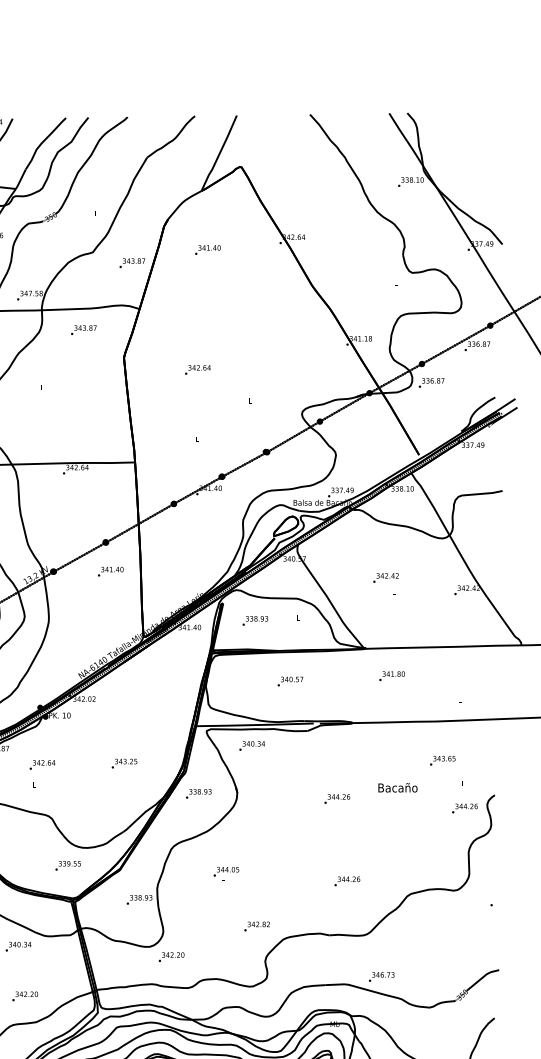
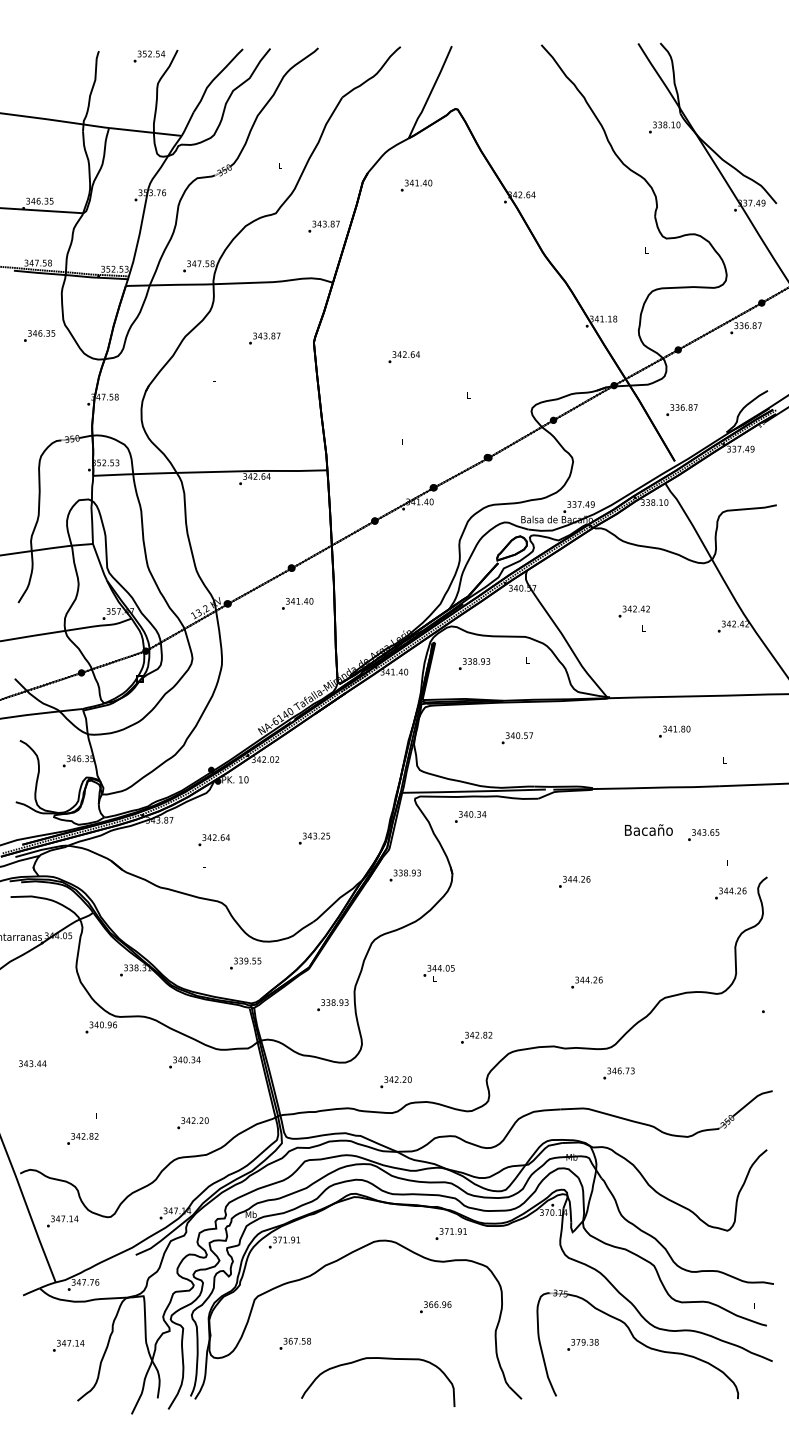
text: (207, 249) -> (416, 185), moved
text: (83, 330) -> (264, 338), moved
text: (431, 382) -> (681, 409), moved
text: (391, 676) -> (674, 731), moved
text: (397, 787) -> (648, 829), moved
text: (171, 957) -> (395, 1082), moved
text: (381, 977) -> (618, 1073), moved

